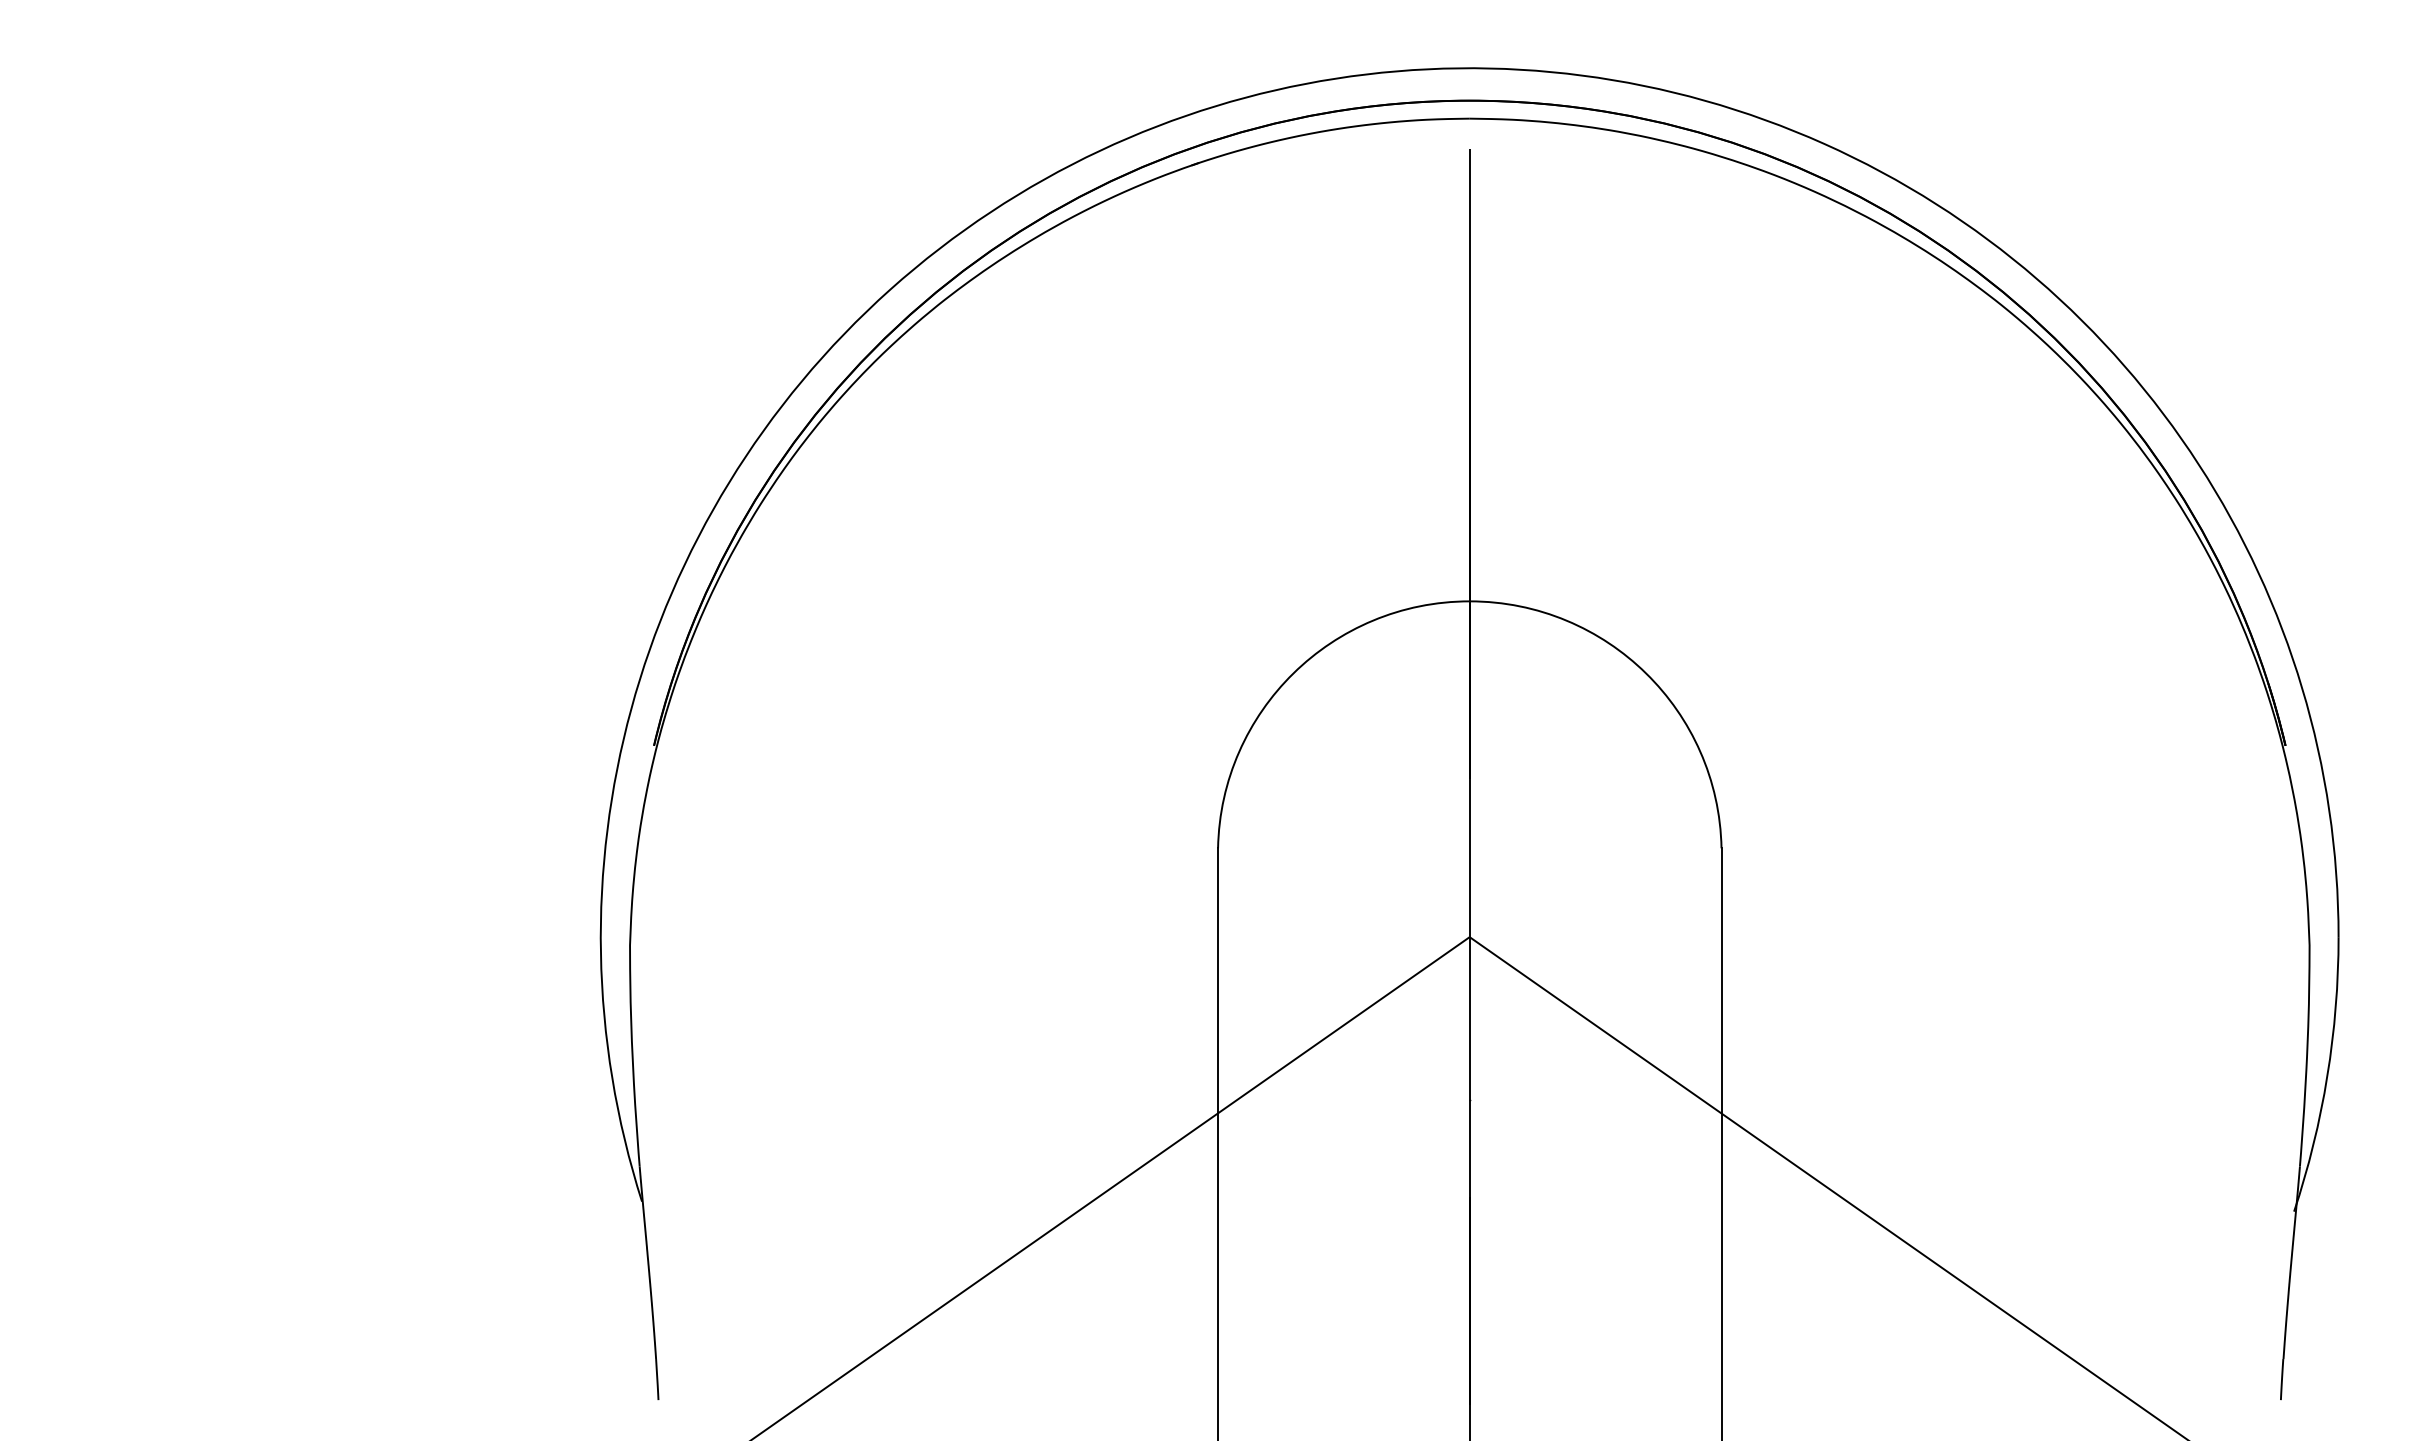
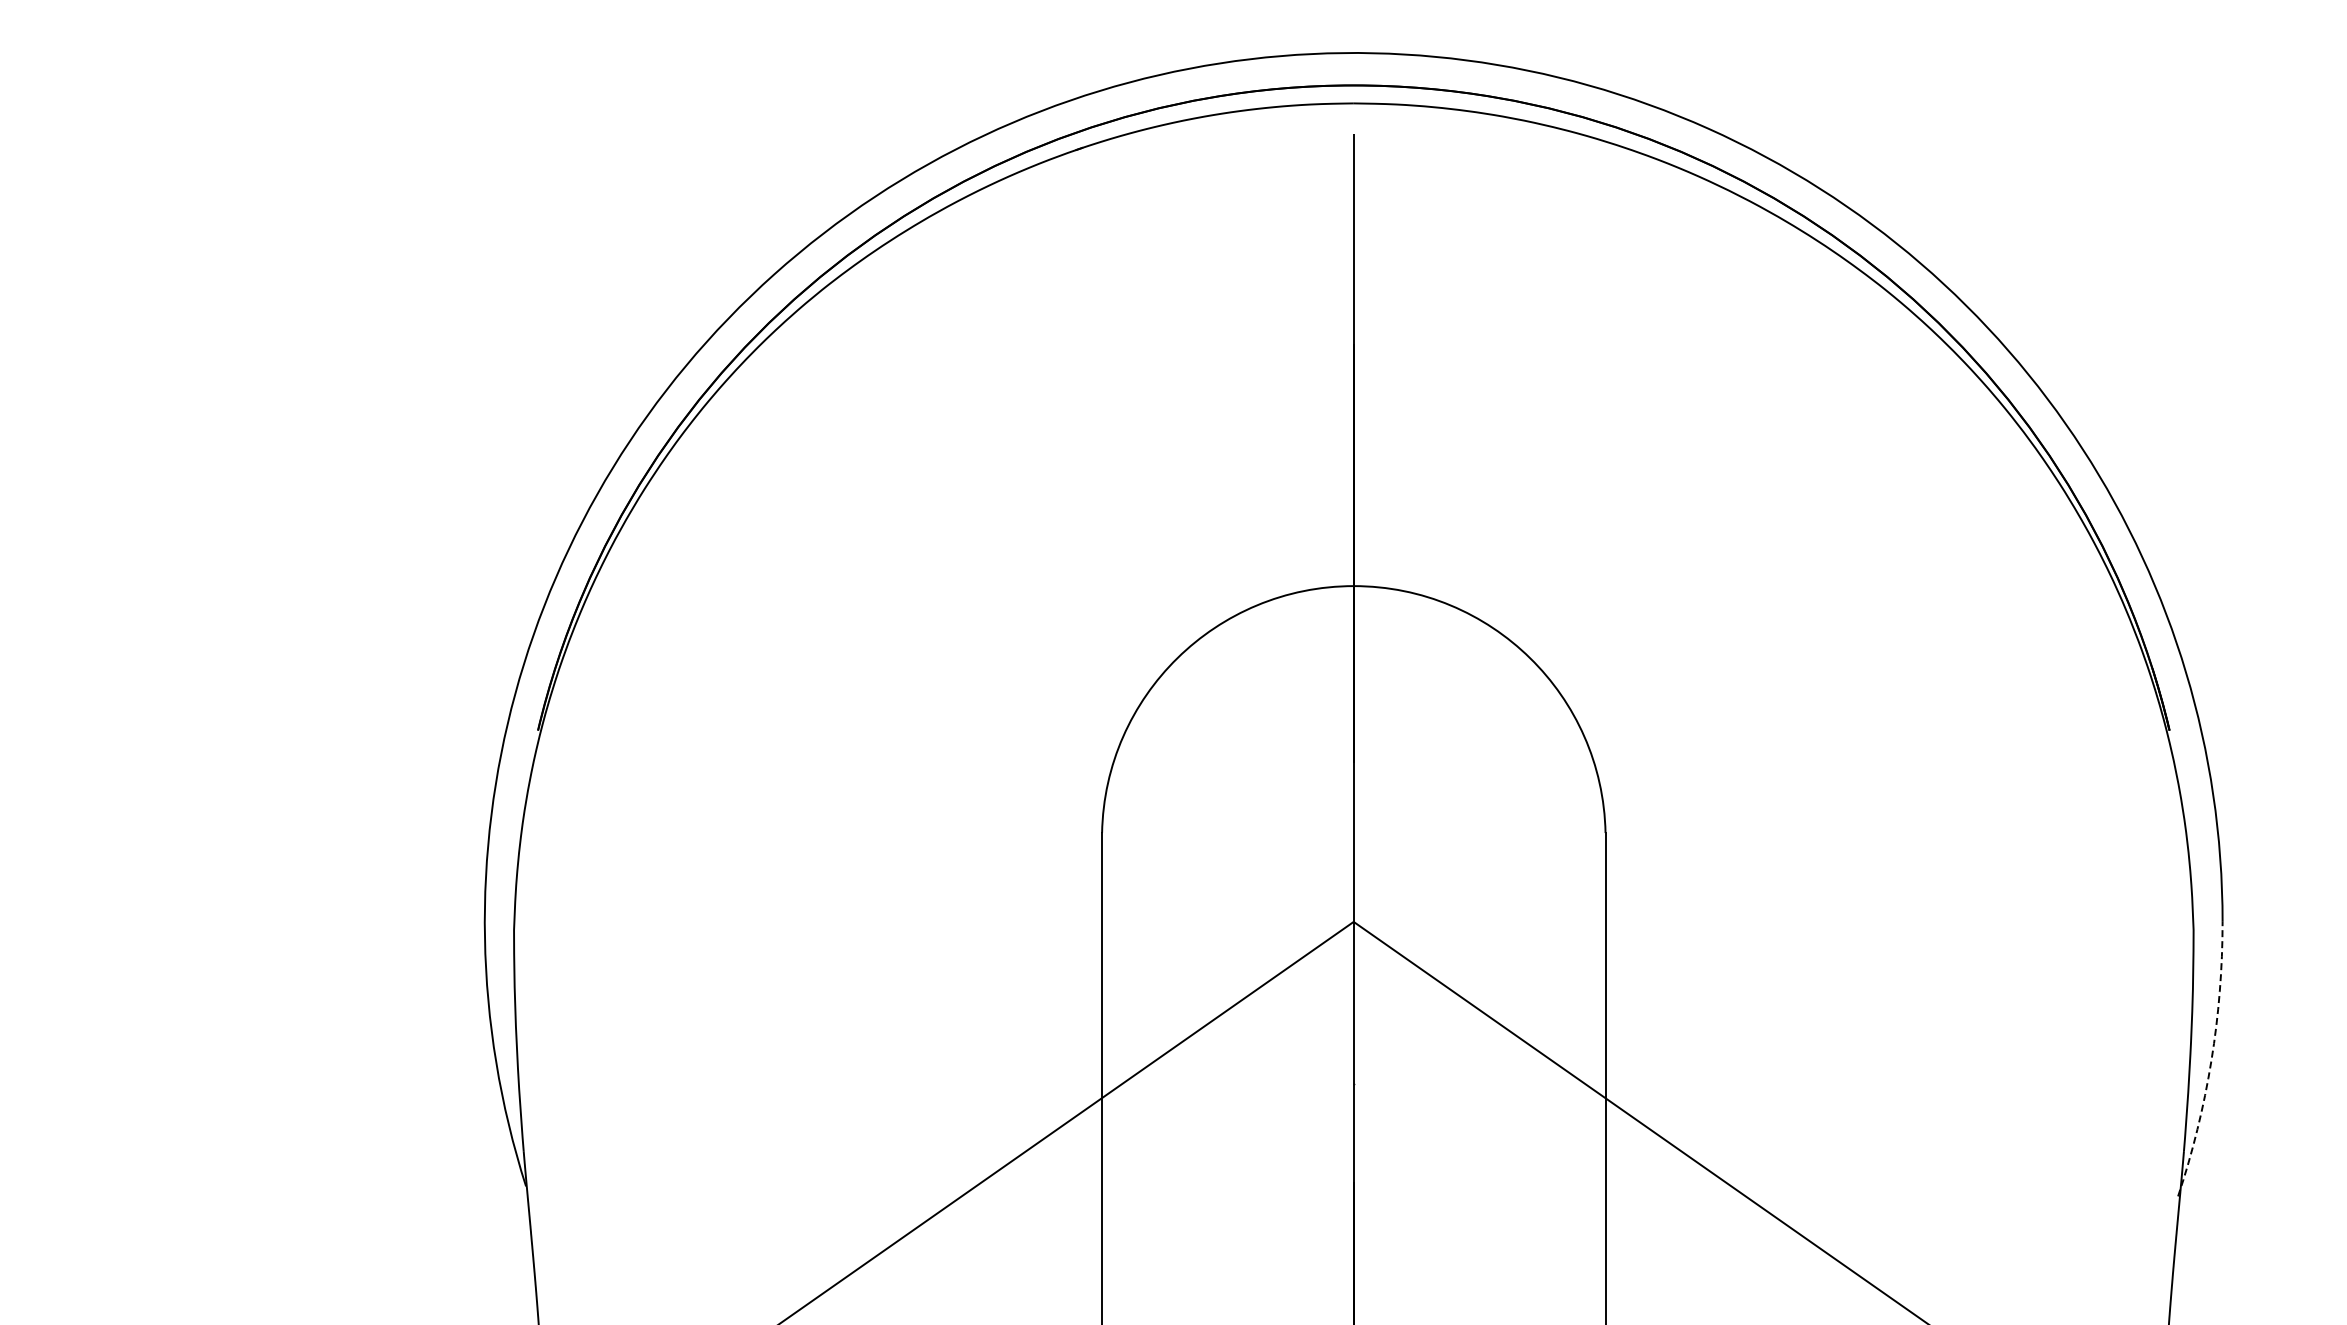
arc: (2327, 1076) -> (2211, 1061), solid -> dashed

